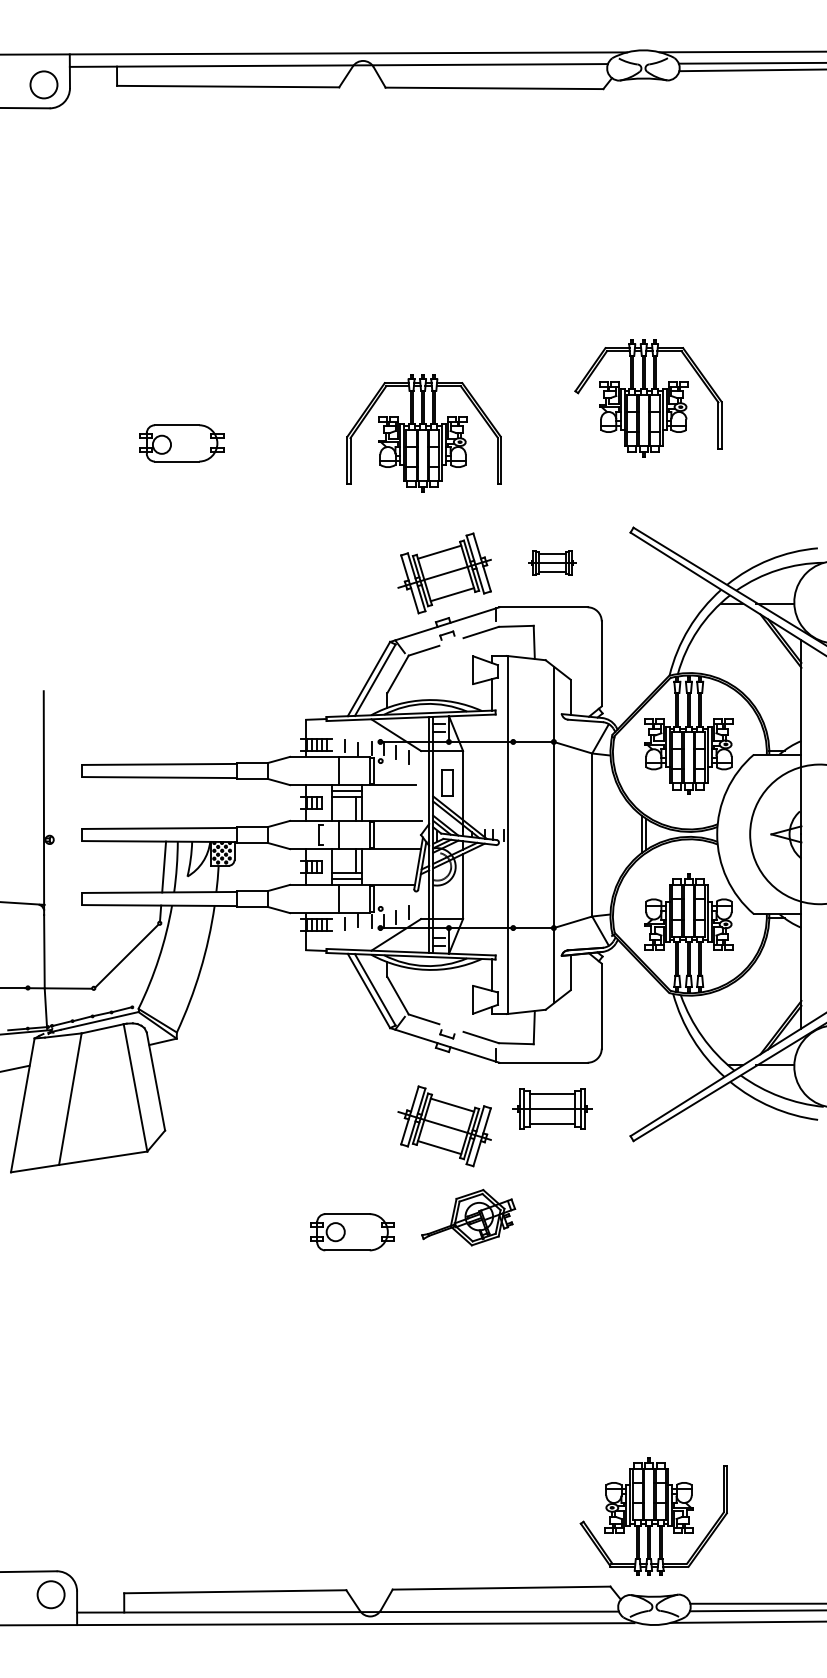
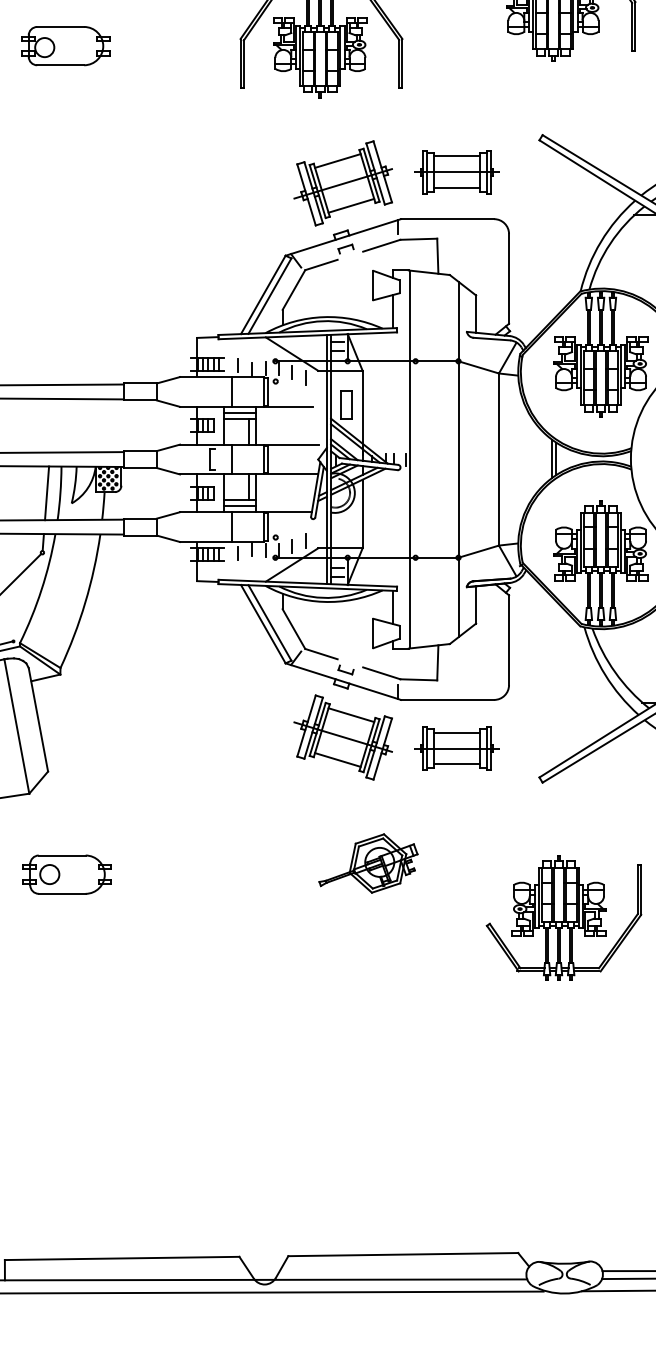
part: (552, 562) -> (457, 171), size x1.67
part: (444, 1126) -> (343, 737), moved
part: (352, 1232) -> (67, 874), moved
part: (653, 1516) -> (563, 918), moved

